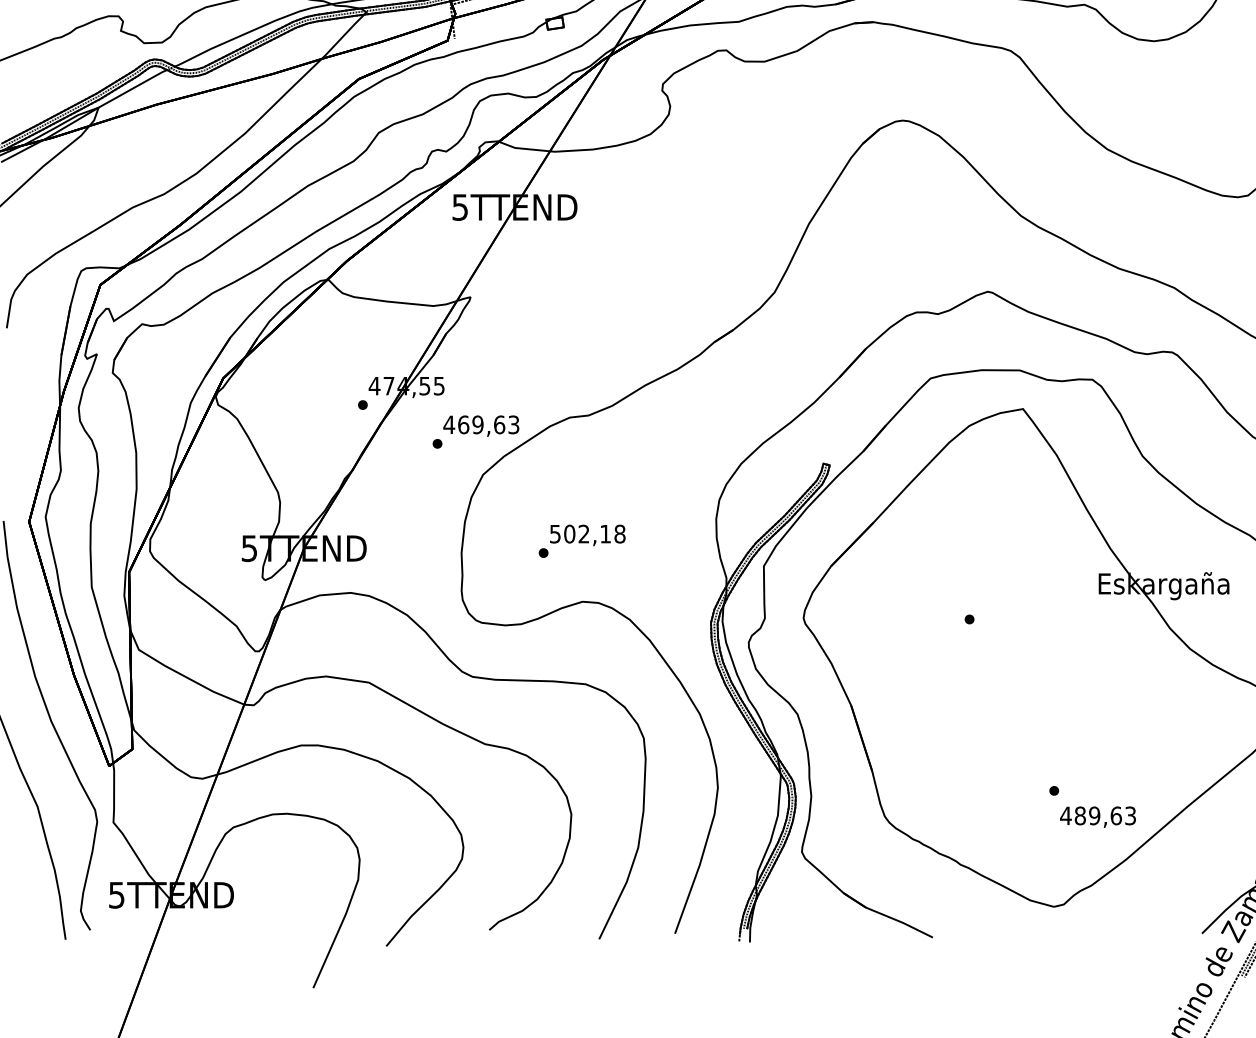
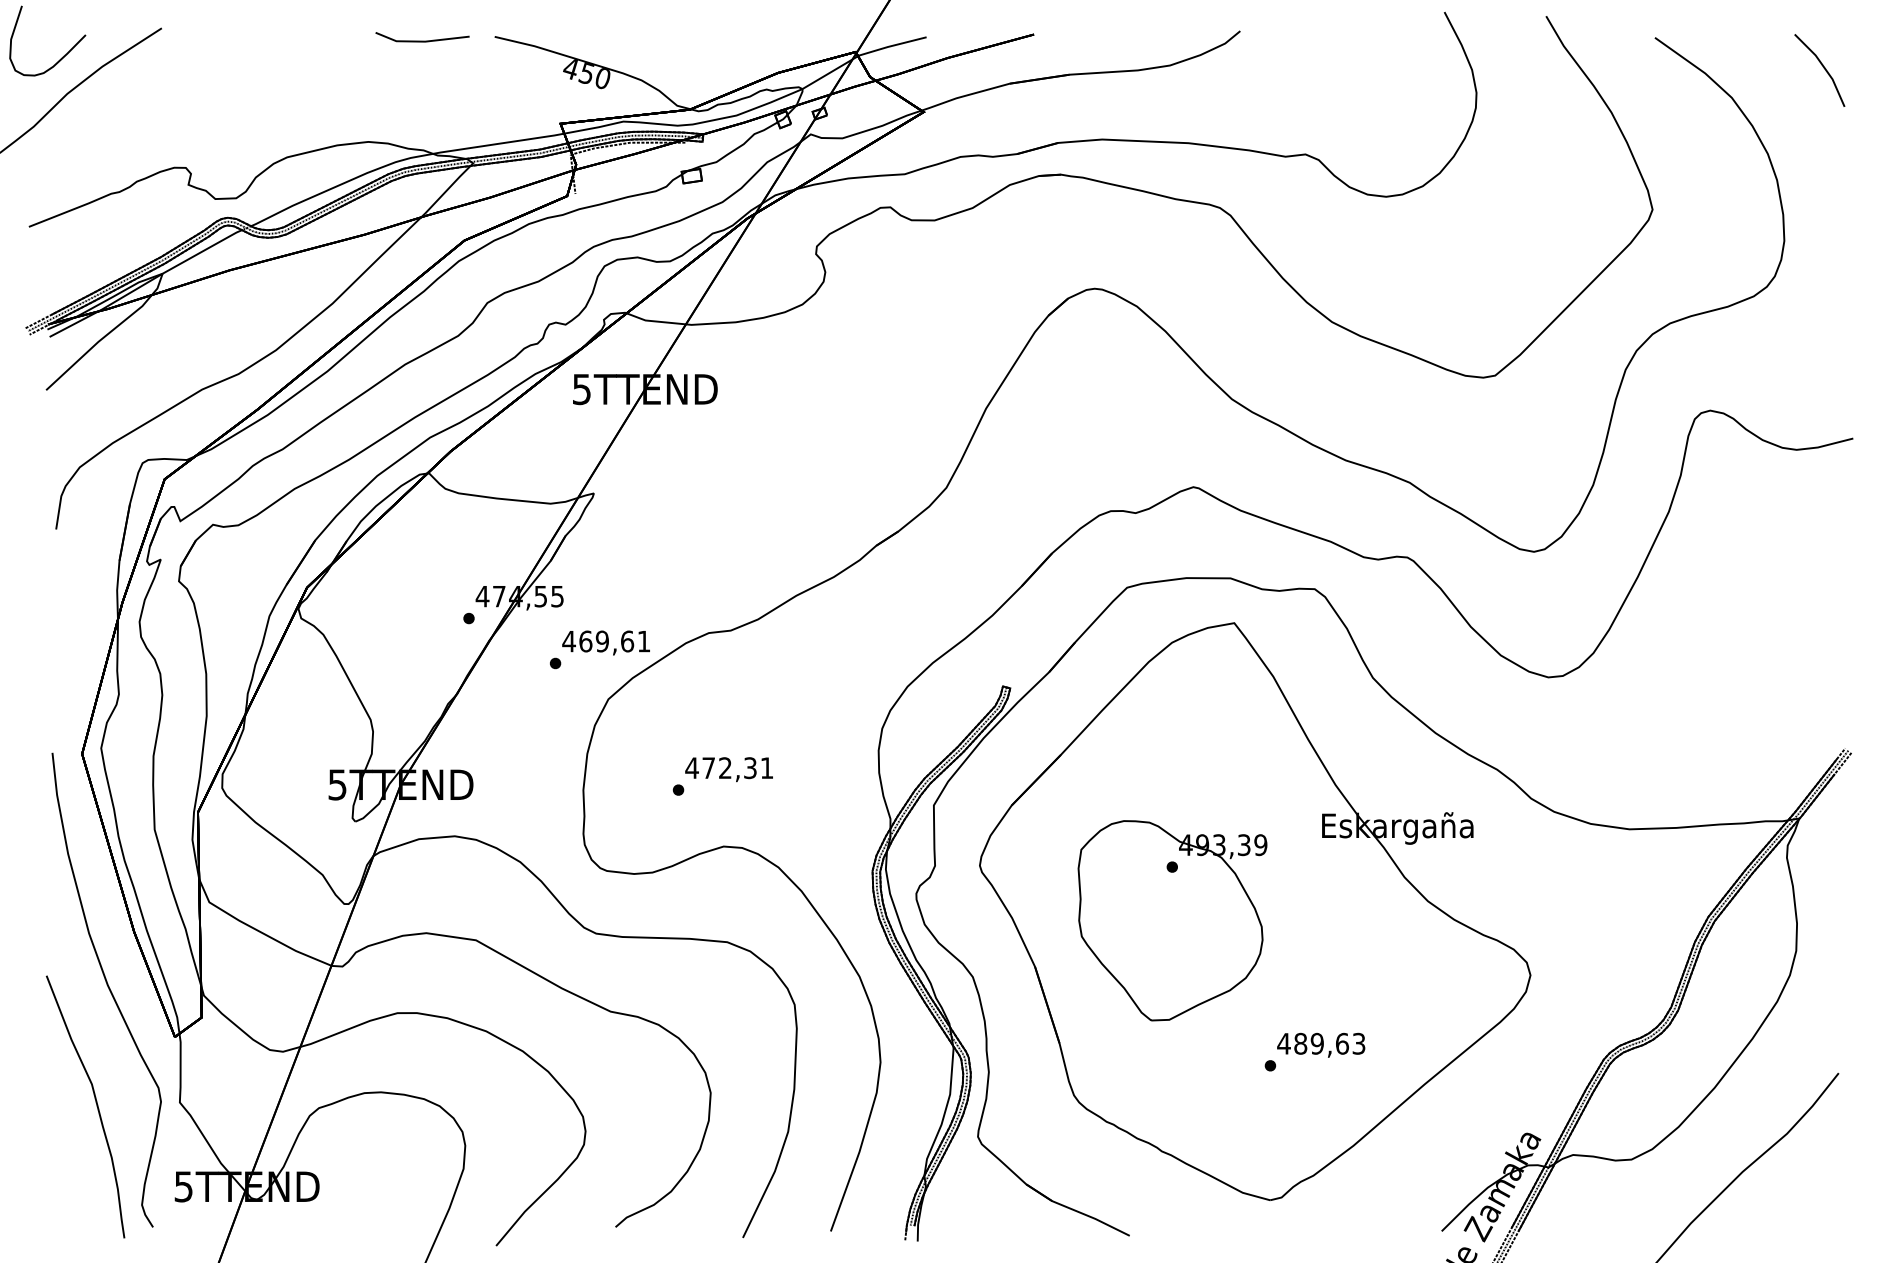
text: (513, 424) -> (643, 641), 469,63 -> 469,61
text: (587, 534) -> (729, 768), 502,18 -> 472,31
part: (969, 665) -> (1172, 920), added
text: (1098, 816) -> (1321, 1044), moved

